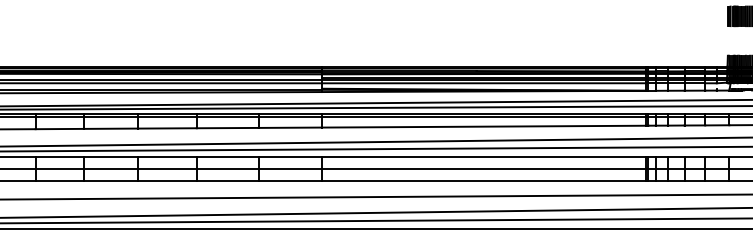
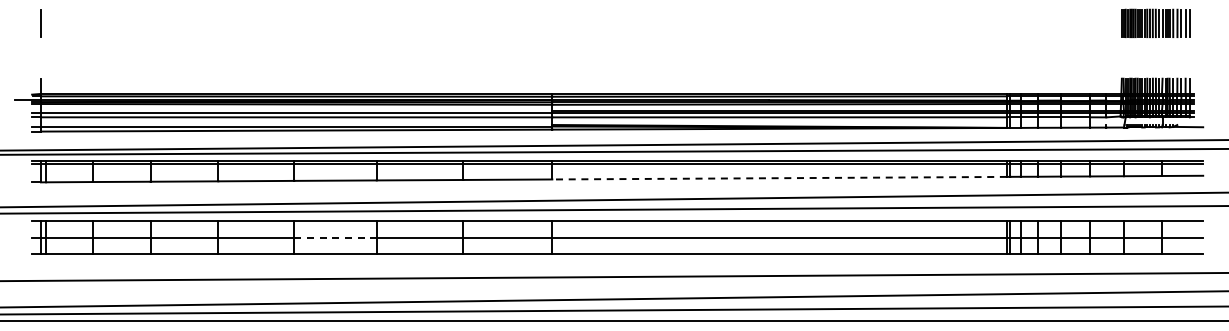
line: (483, 126) -> (779, 178), solid -> dashed
line: (168, 168) -> (336, 237), solid -> dashed

